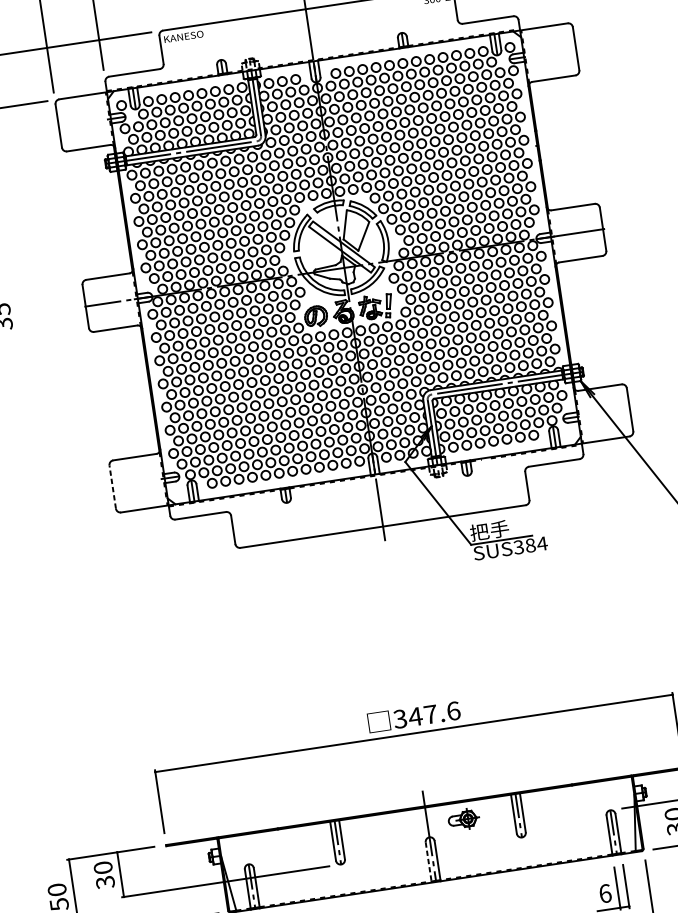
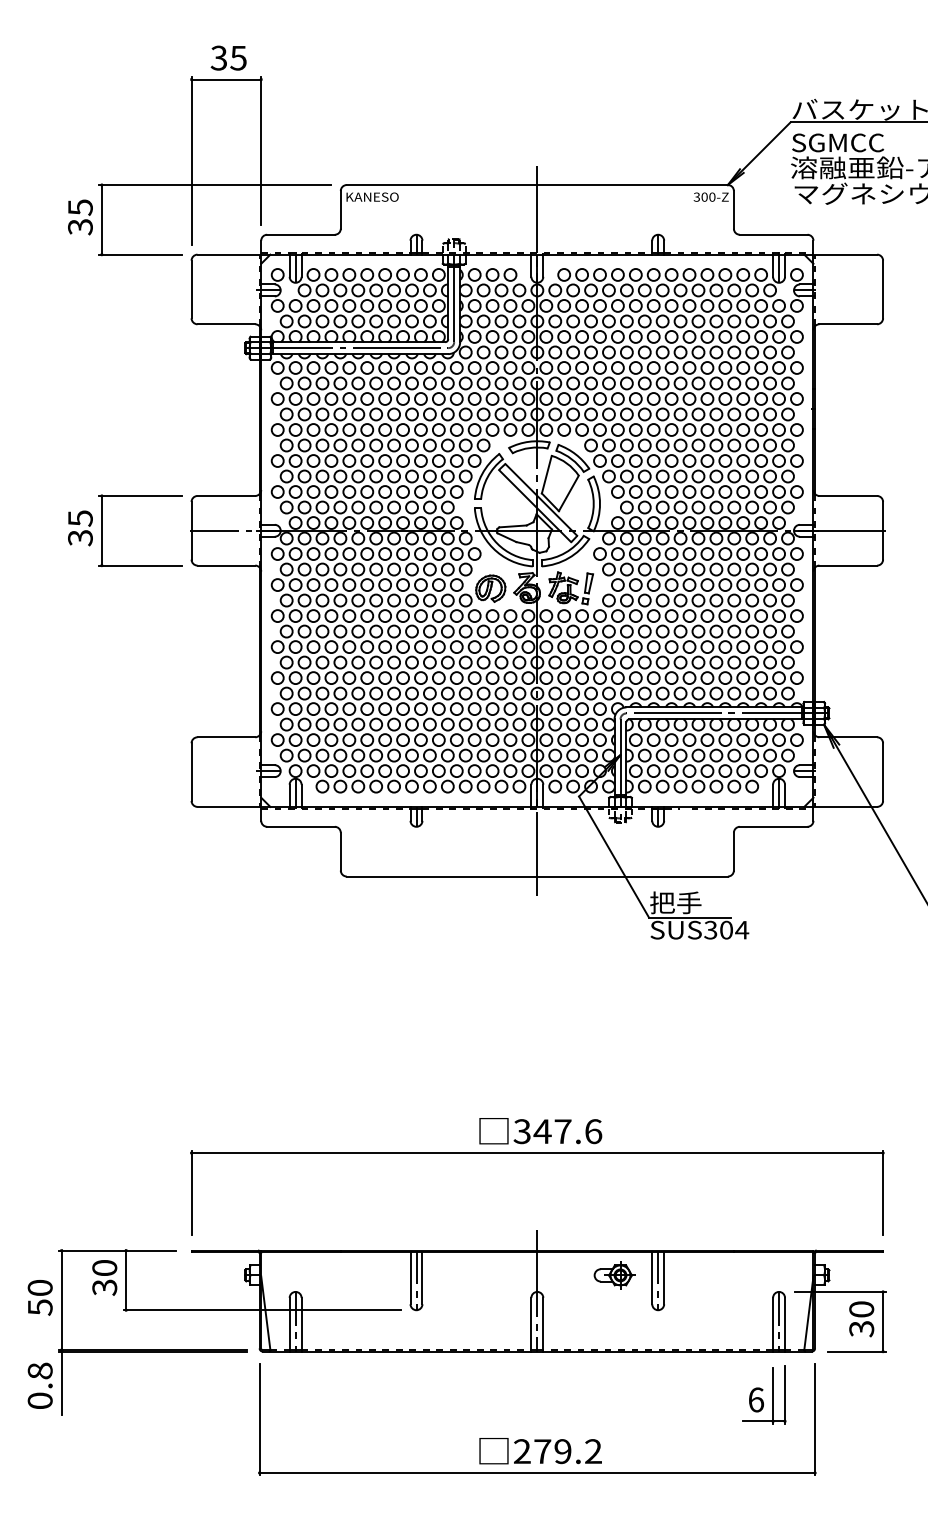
part: (43, 286) -> (140, 496), added
line: (112, 487) -> (191, 772), dashed -> solid
text: (530, 545) -> (726, 930), SUS384 -> SUS304
part: (463, 819) -> (614, 1275), moved
line: (428, 862) -> (531, 1324), dashed -> solid

